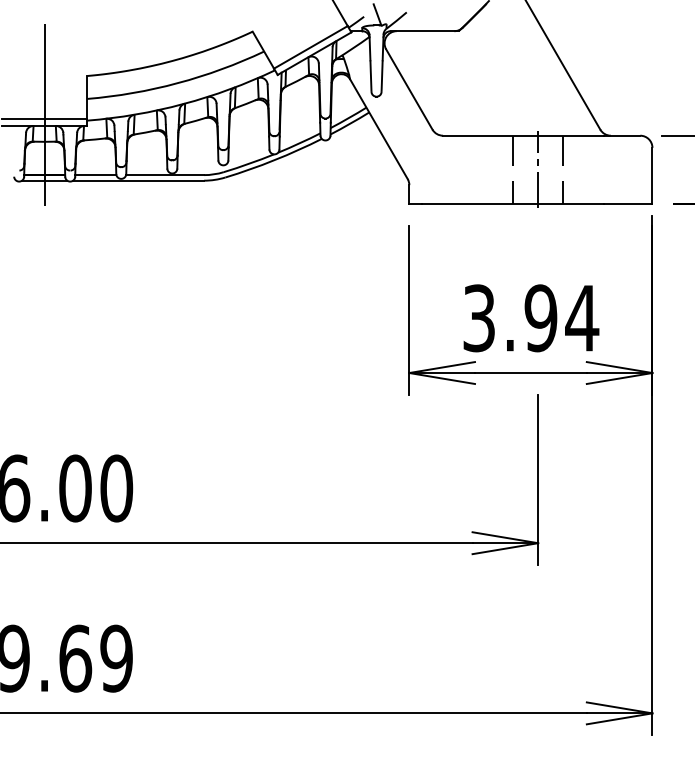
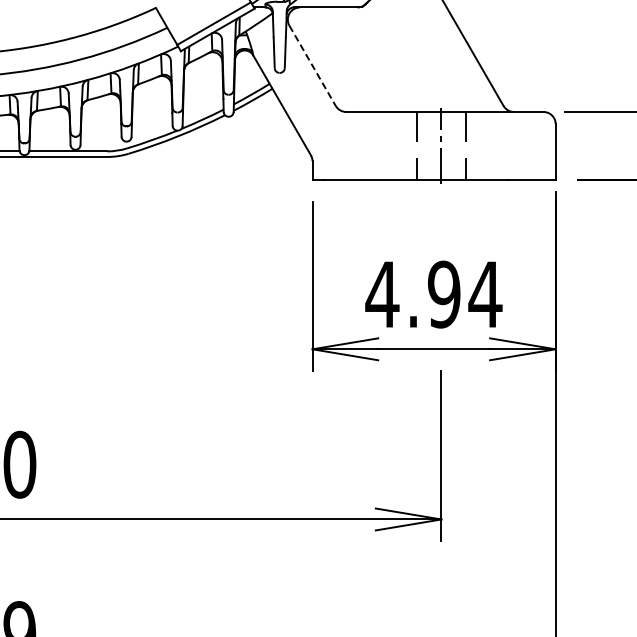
line: (409, 89) -> (312, 65), solid -> dashed
text: (479, 318) -> (382, 294), 3.94 -> 4.94

